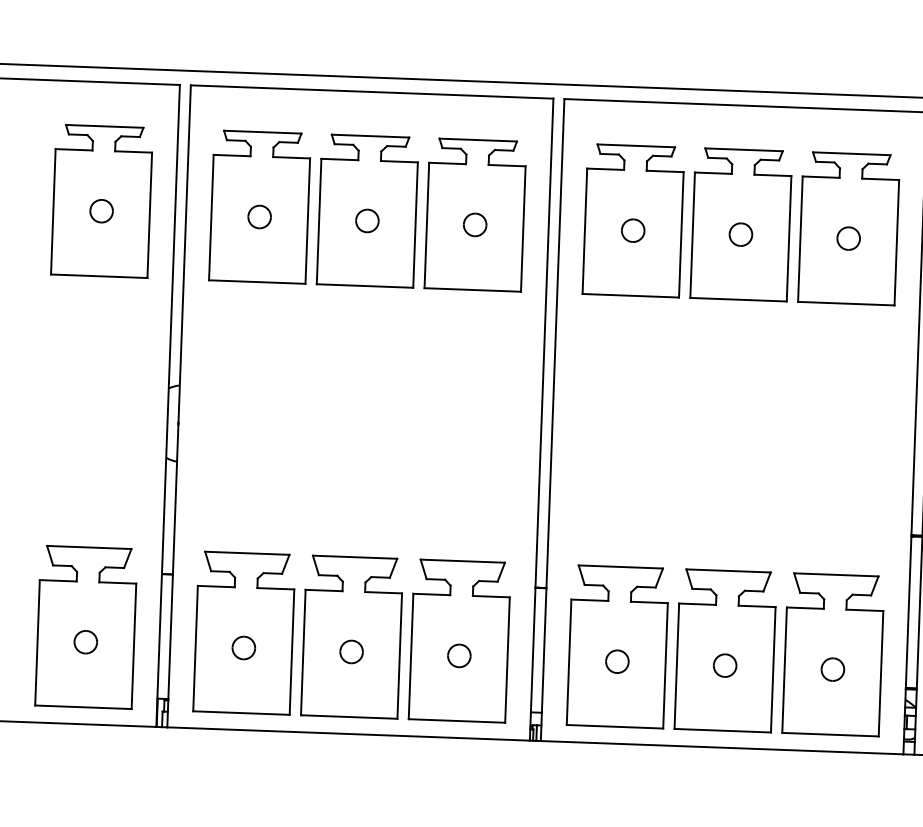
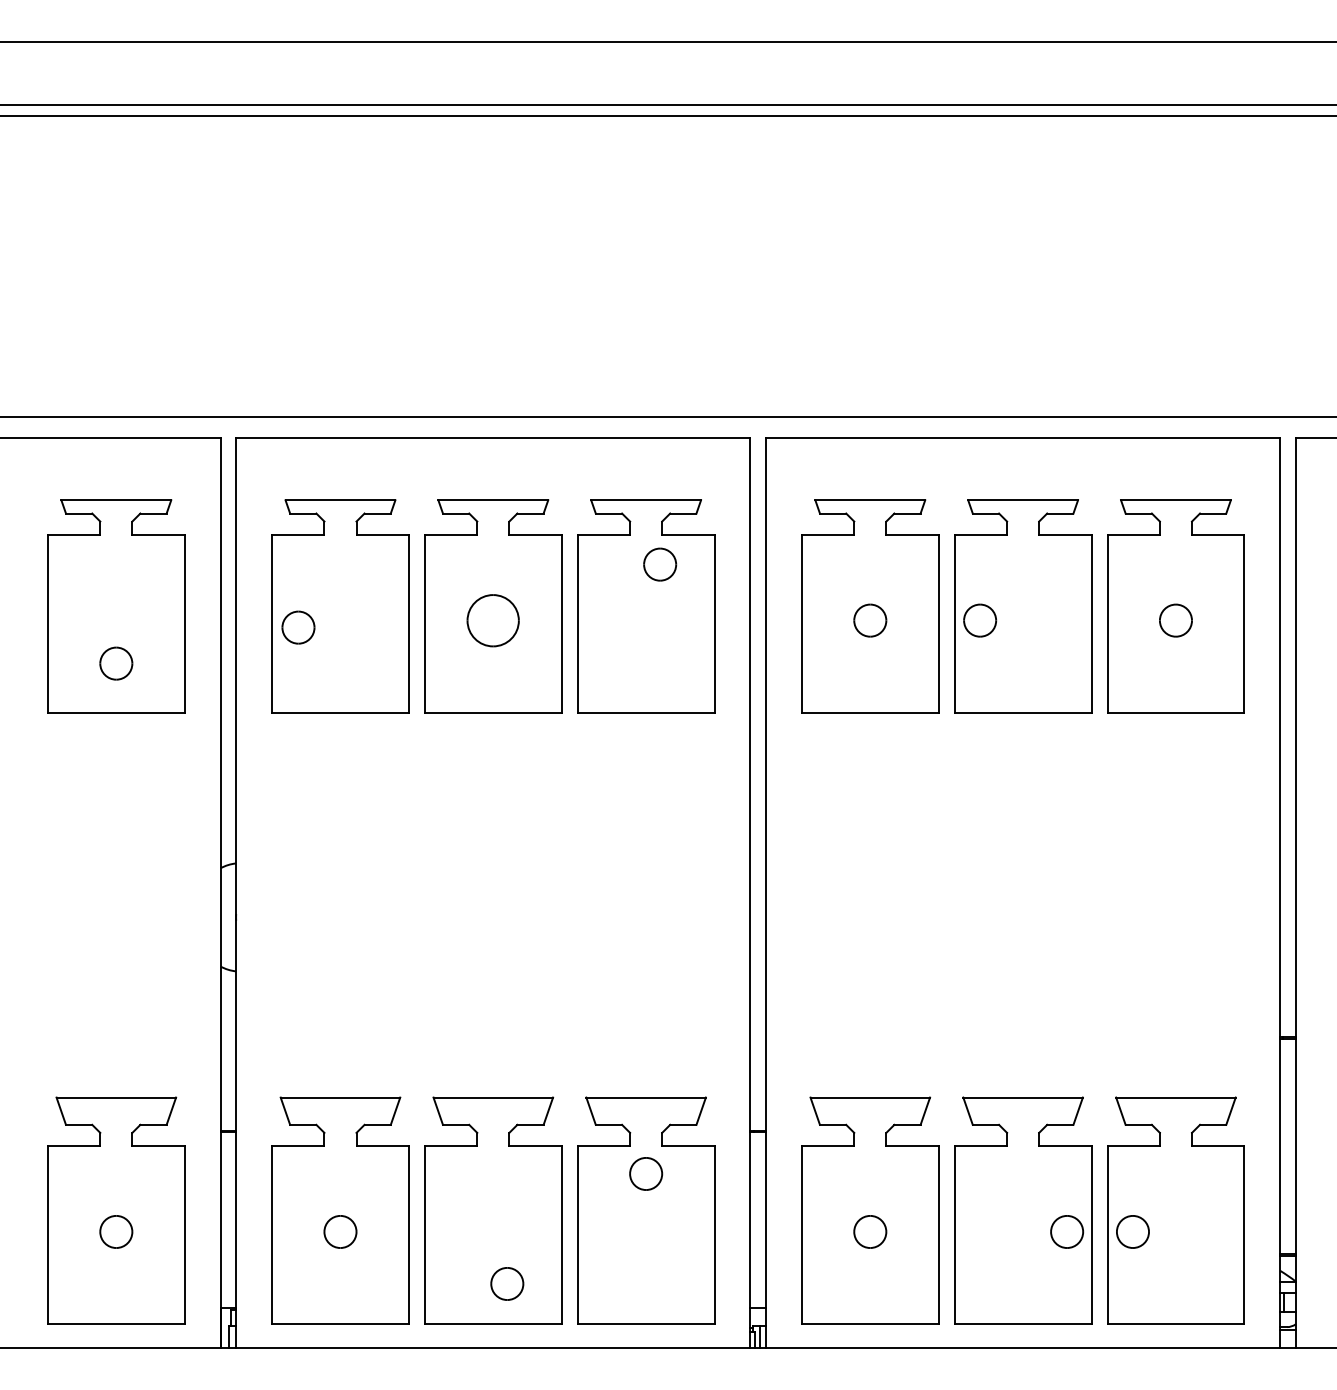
part: (101, 211) -> (116, 663), moved
part: (259, 216) -> (298, 627), moved
part: (367, 220) -> (493, 620), size x1.6
part: (475, 224) -> (660, 564), moved
part: (741, 234) -> (980, 620), moved
part: (351, 651) -> (507, 1283), moved
part: (459, 655) -> (646, 1173), moved
part: (725, 665) -> (1067, 1231), moved
part: (832, 669) -> (1132, 1231), moved

